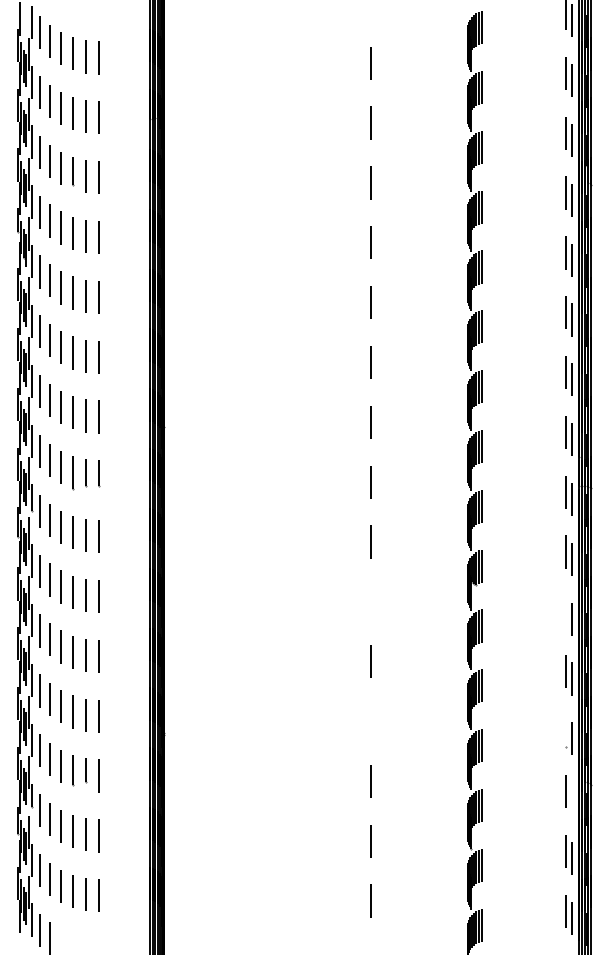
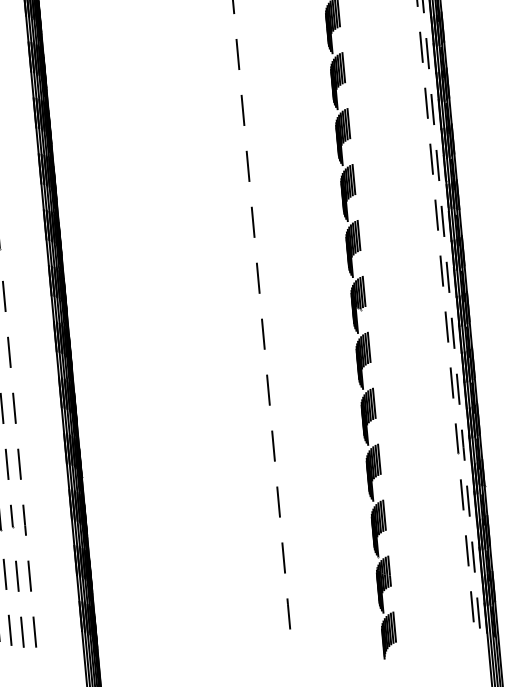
line: (370, 601) -> (263, 333), added
line: (565, 611) -> (446, 326), added
line: (370, 721) -> (273, 446), added
line: (565, 730) -> (456, 437), added
line: (571, 798) -> (468, 501), added

